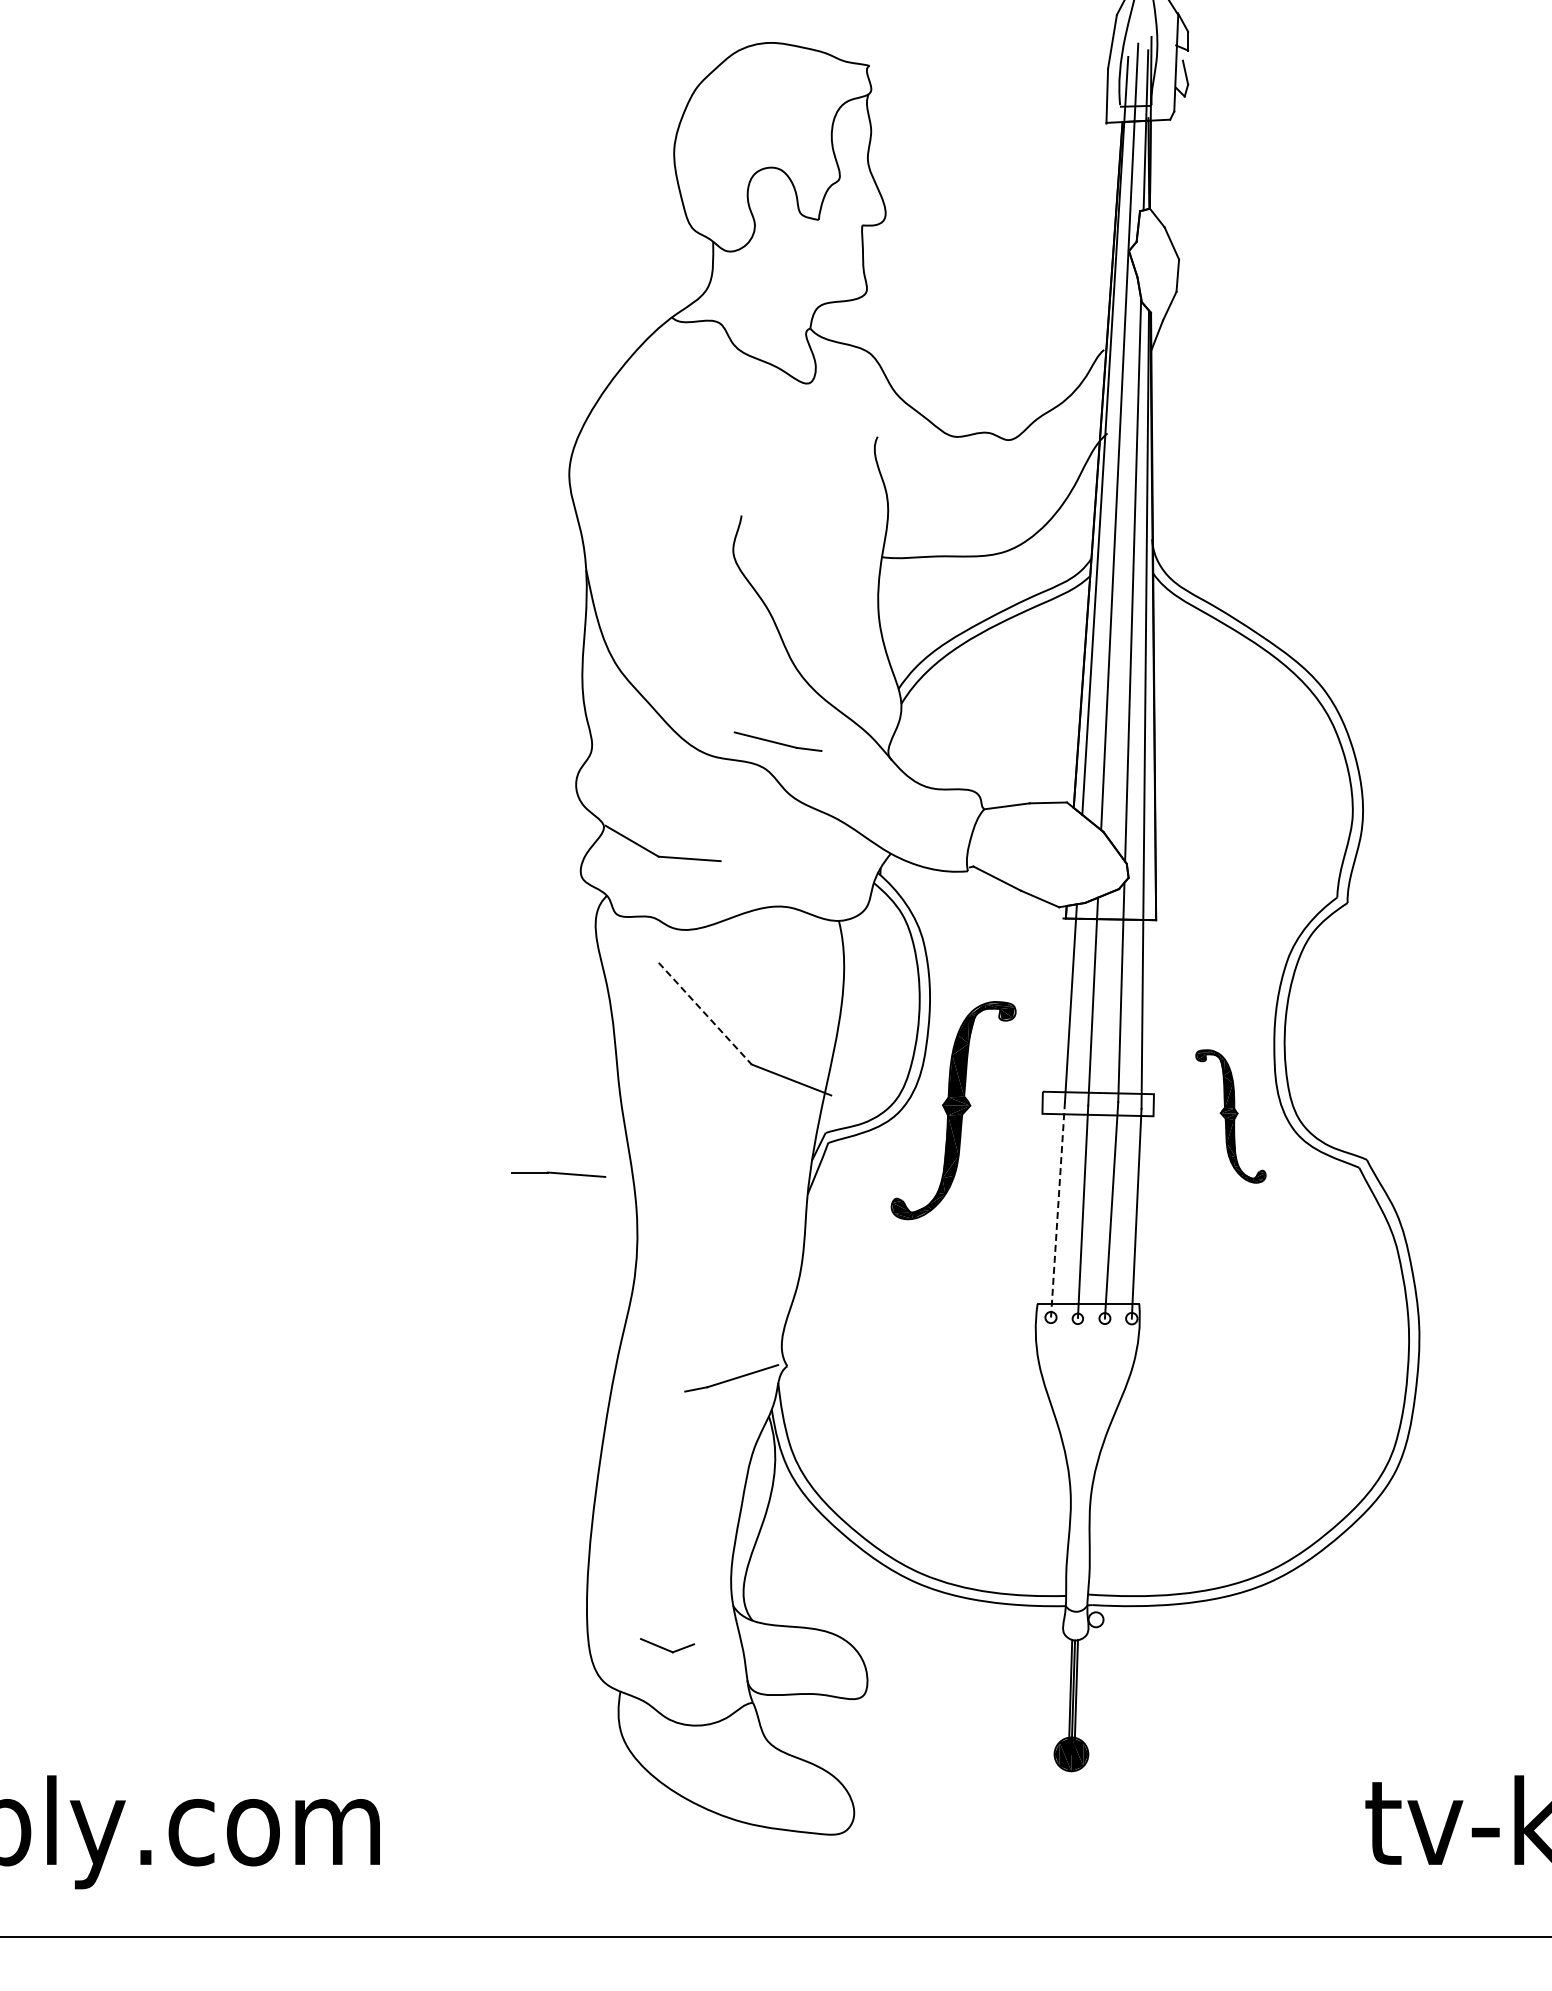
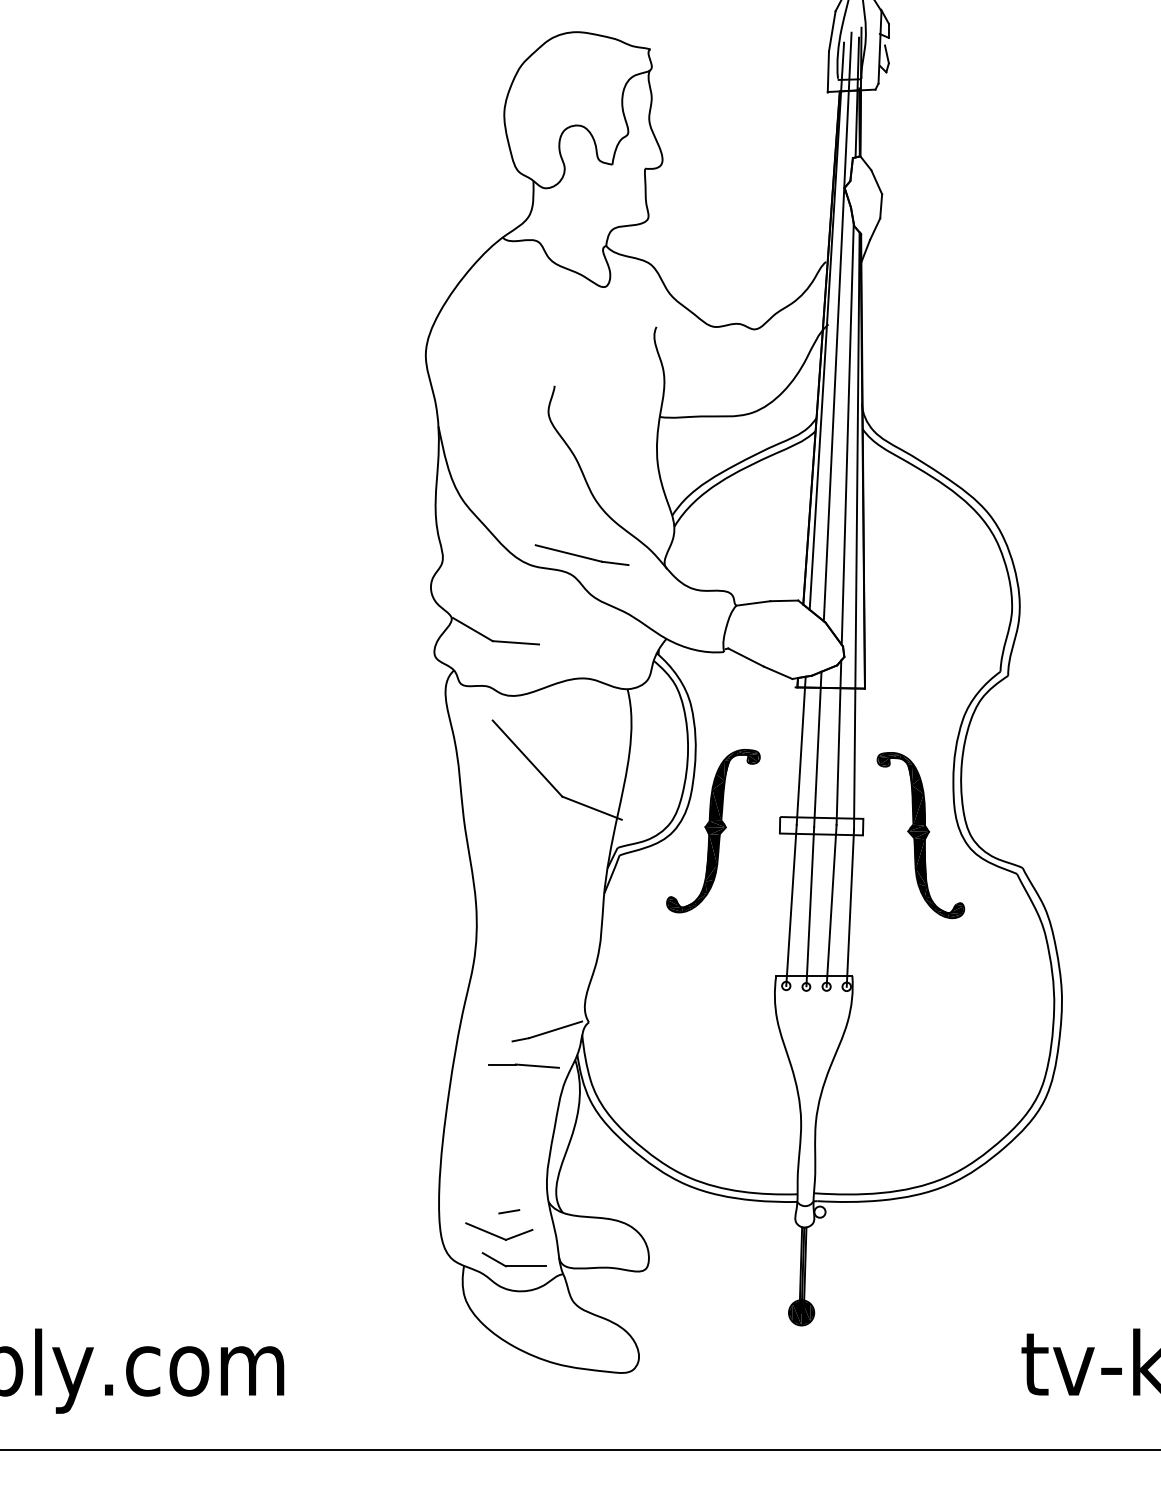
part: (777, 741) -> (581, 554), size x1.43
line: (705, 1013) -> (527, 758), dashed -> solid
part: (1230, 1116) -> (920, 835), size x1.67
part: (558, 1174) -> (524, 1066), moved
line: (1057, 1209) -> (791, 905), dashed -> solid
line: (680, 1619) -> (509, 1211), added
part: (667, 1645) -> (499, 1231), size x1.67
part: (686, 1691) -> (513, 1265), added

